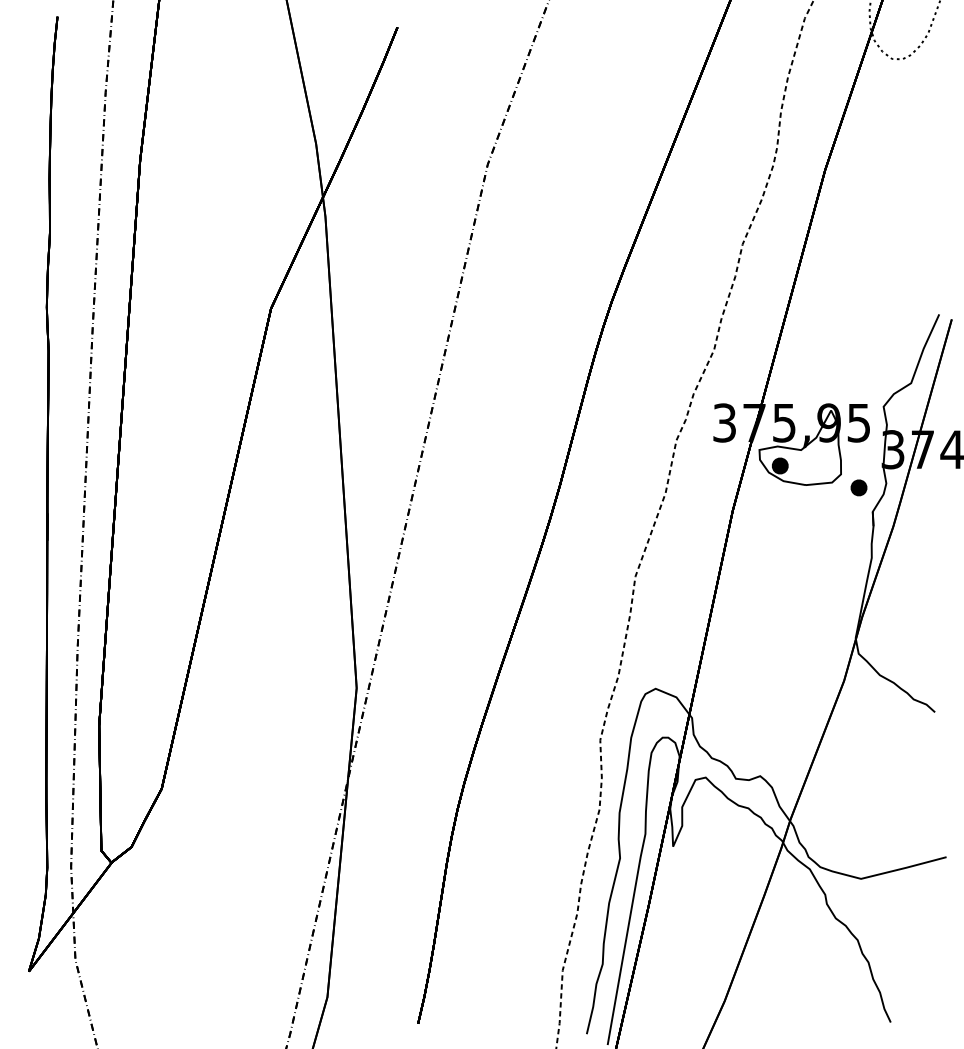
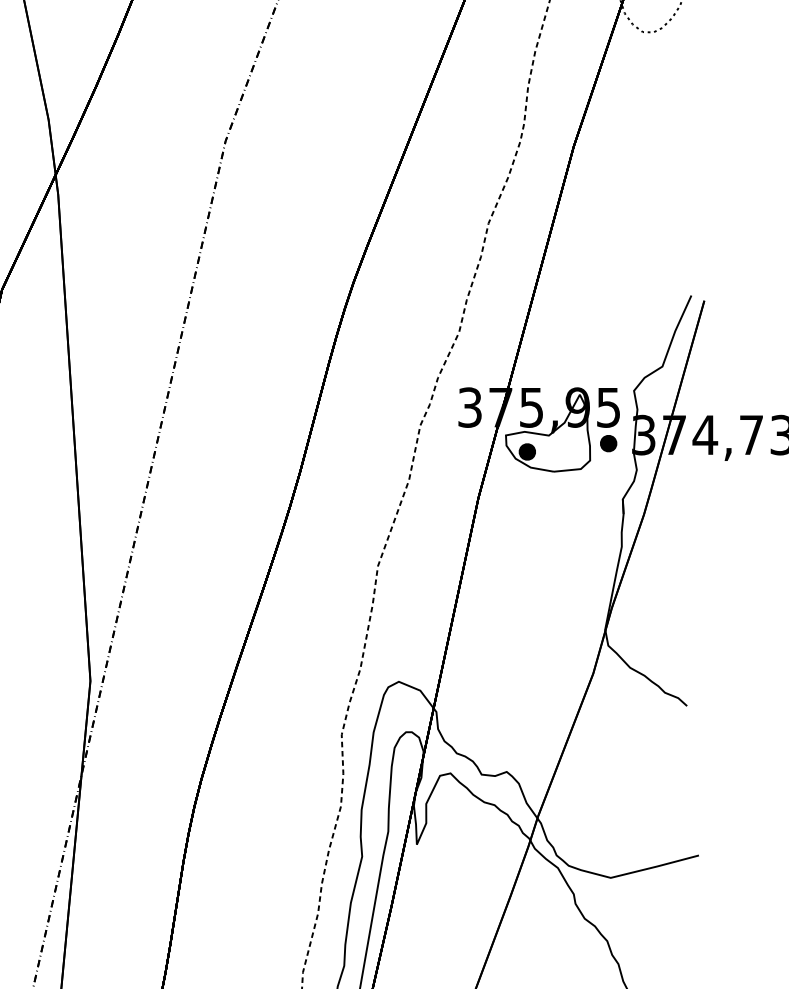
part: (858, 487) -> (608, 443), moved

